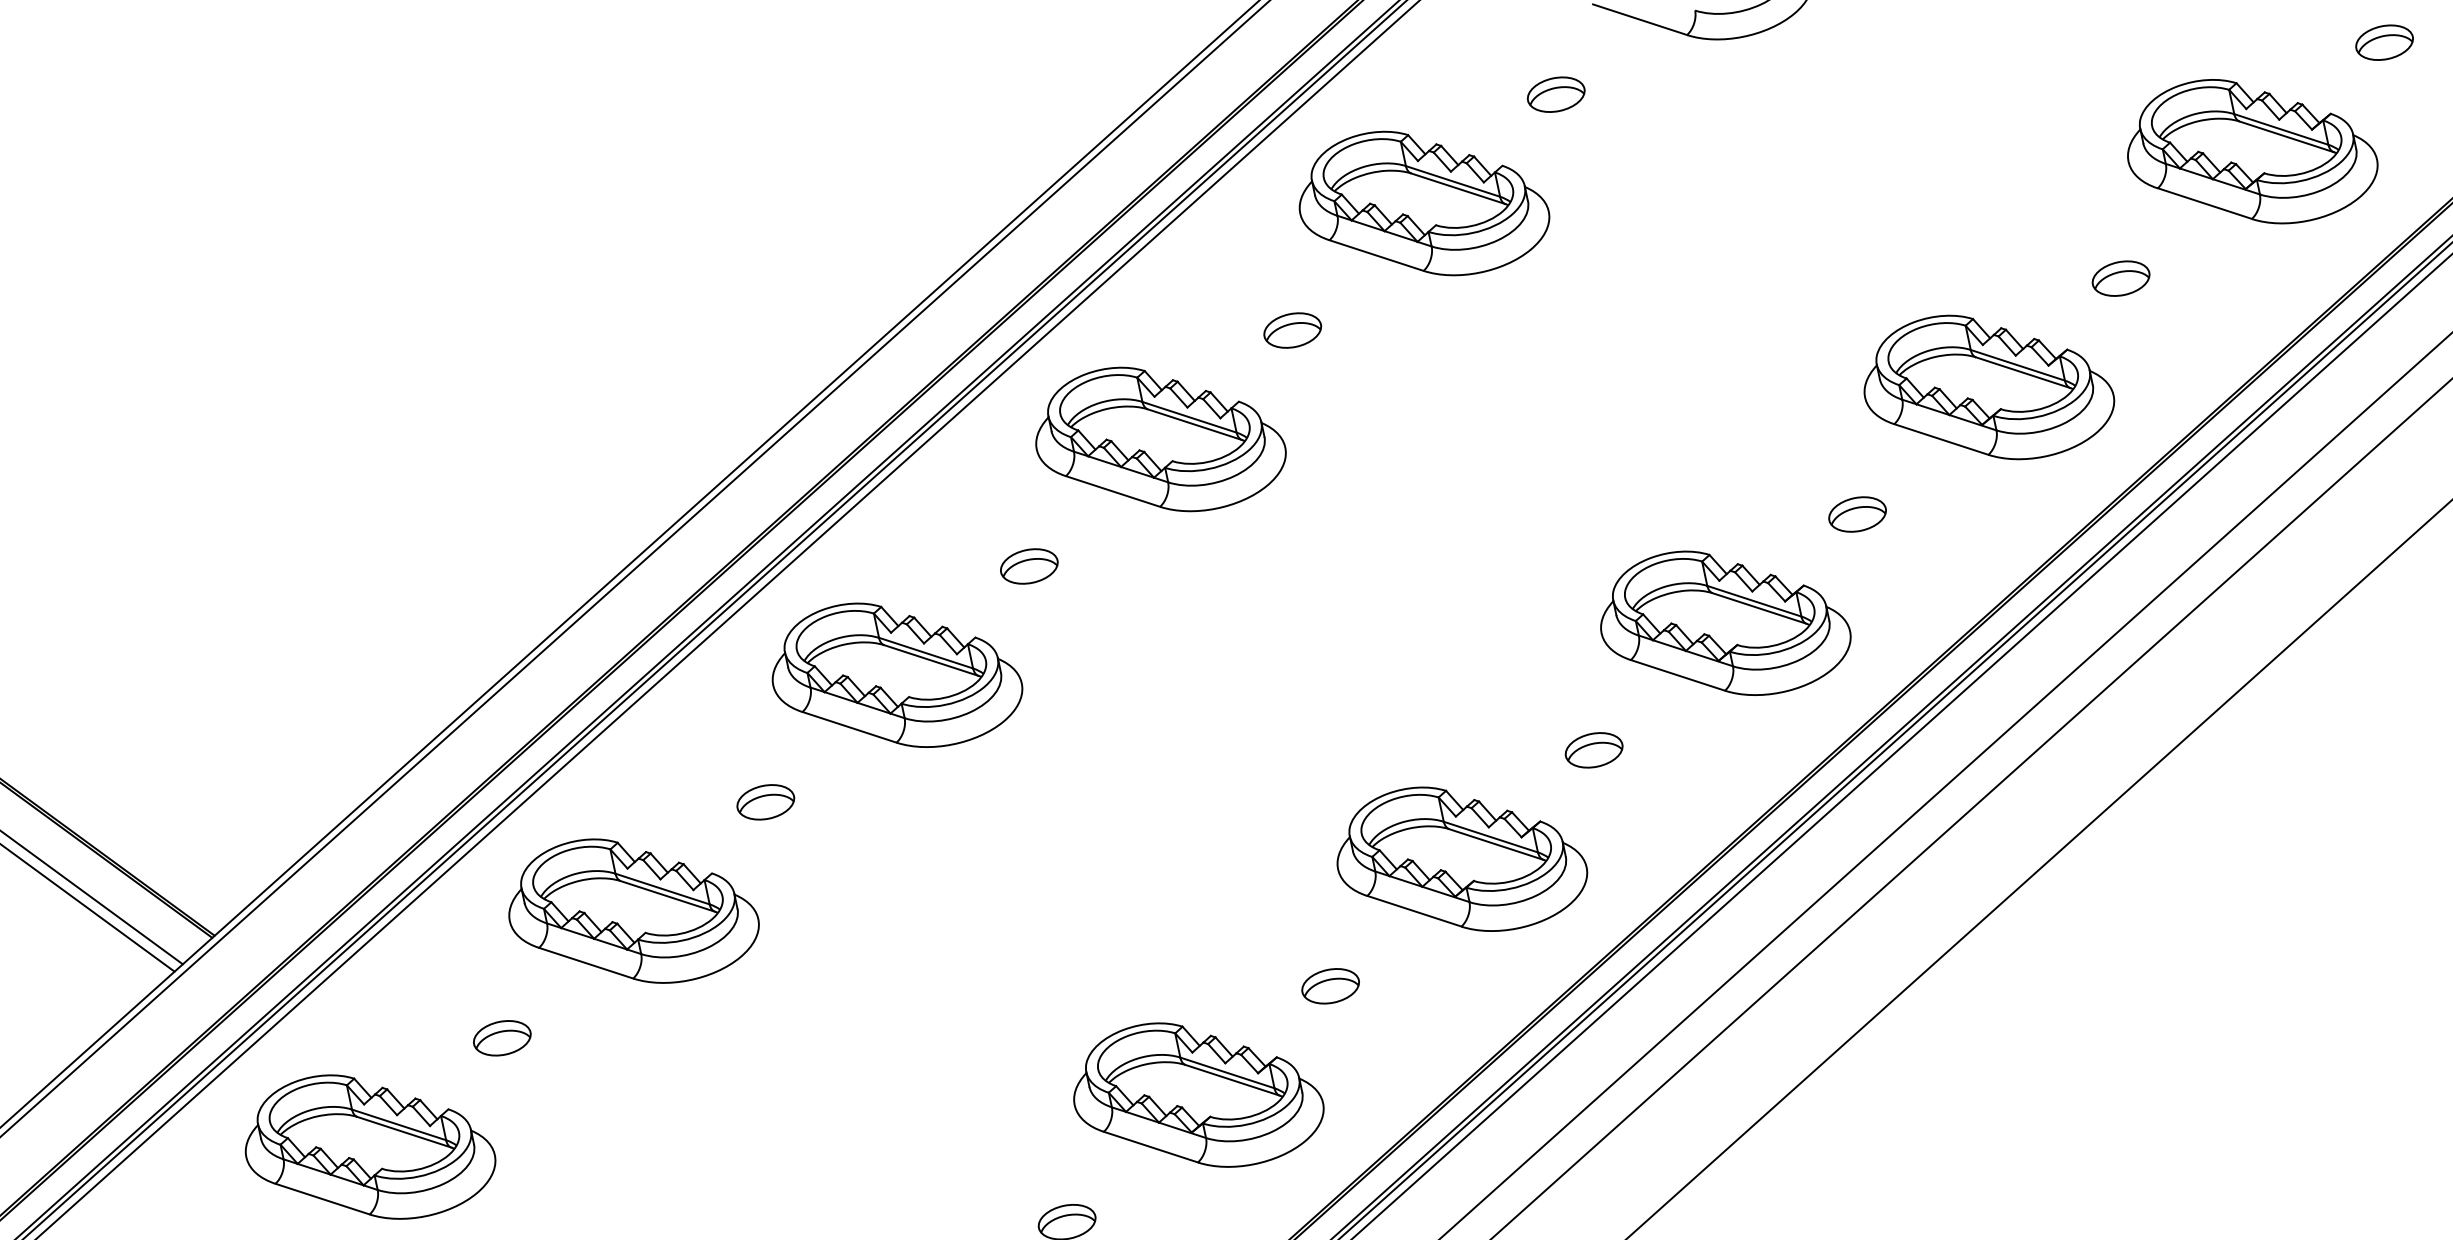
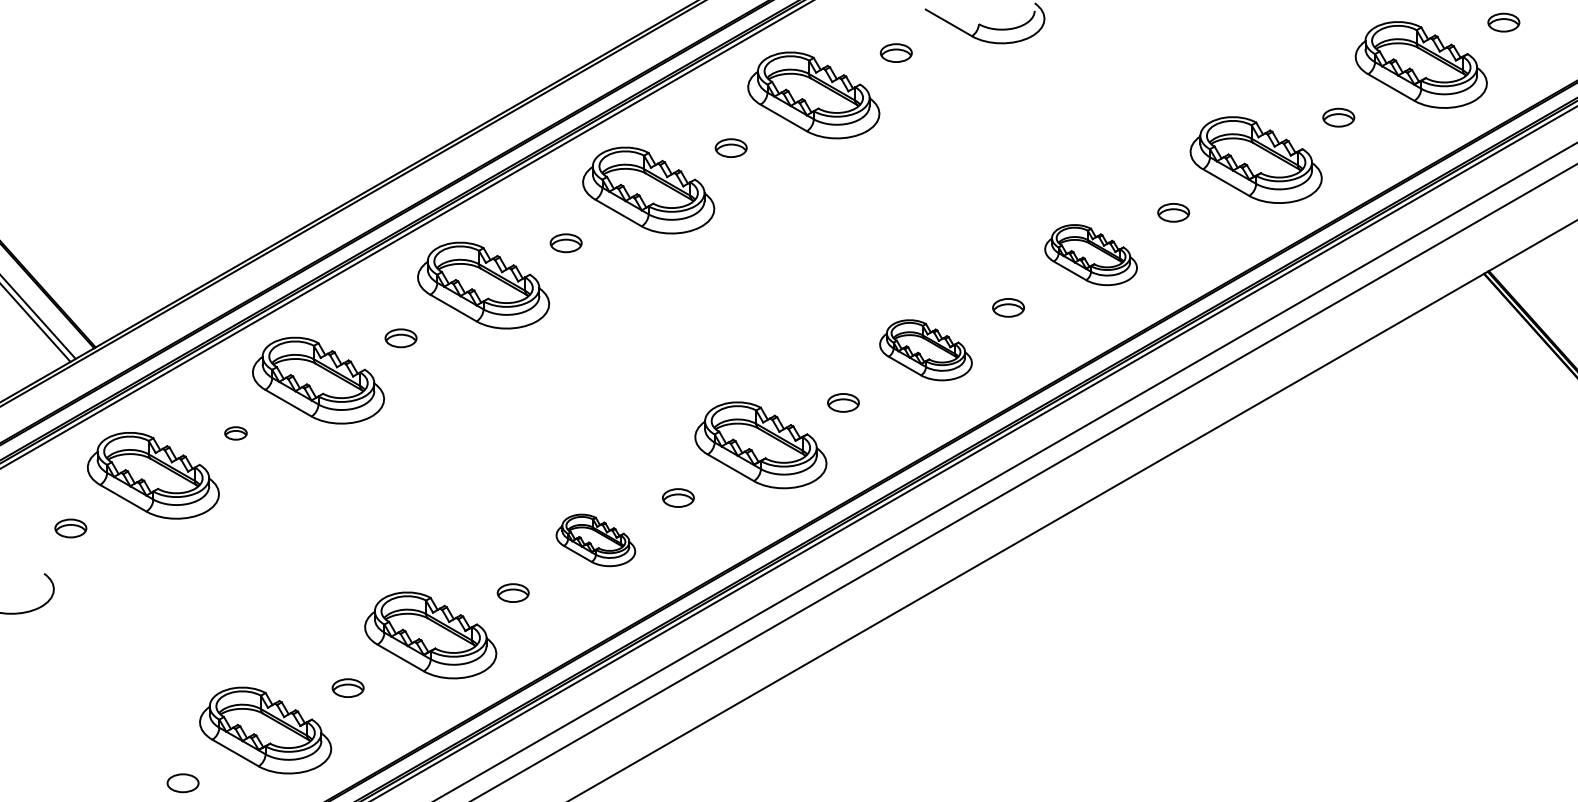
part: (1985, 386) -> (1090, 254), size x0.7
part: (1723, 623) -> (925, 350), size x0.7
part: (501, 1038) -> (235, 433), size x0.7
part: (1196, 1095) -> (595, 540), size x0.6

